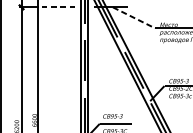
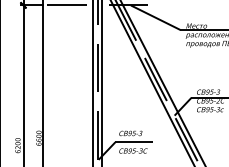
line: (58, 7) -> (66, 5), dashed -> solid
line: (133, 17) -> (155, 17), dashed -> solid

